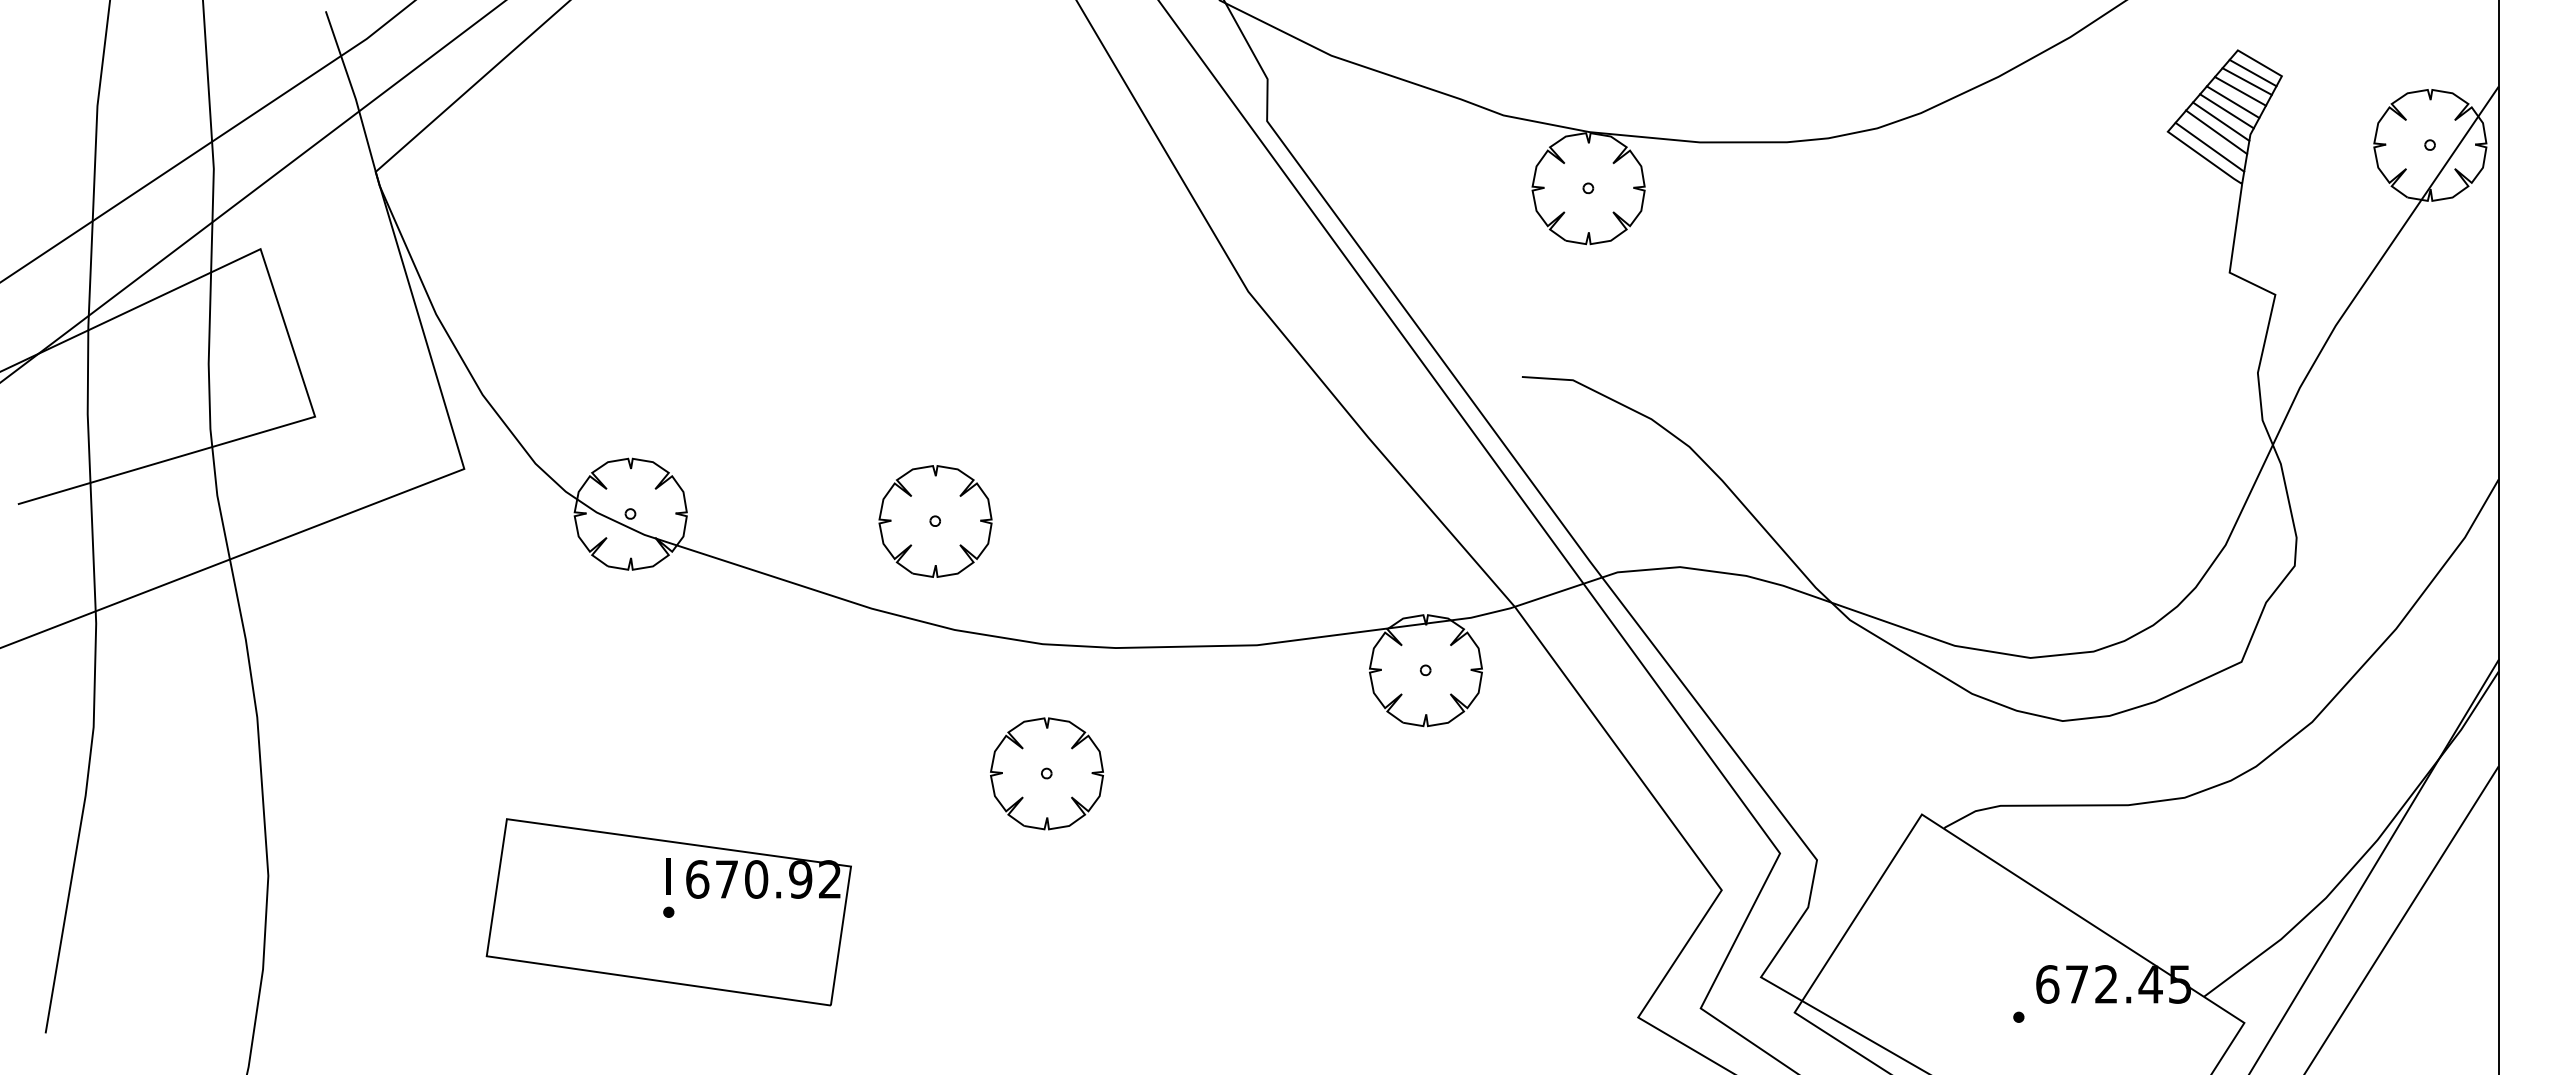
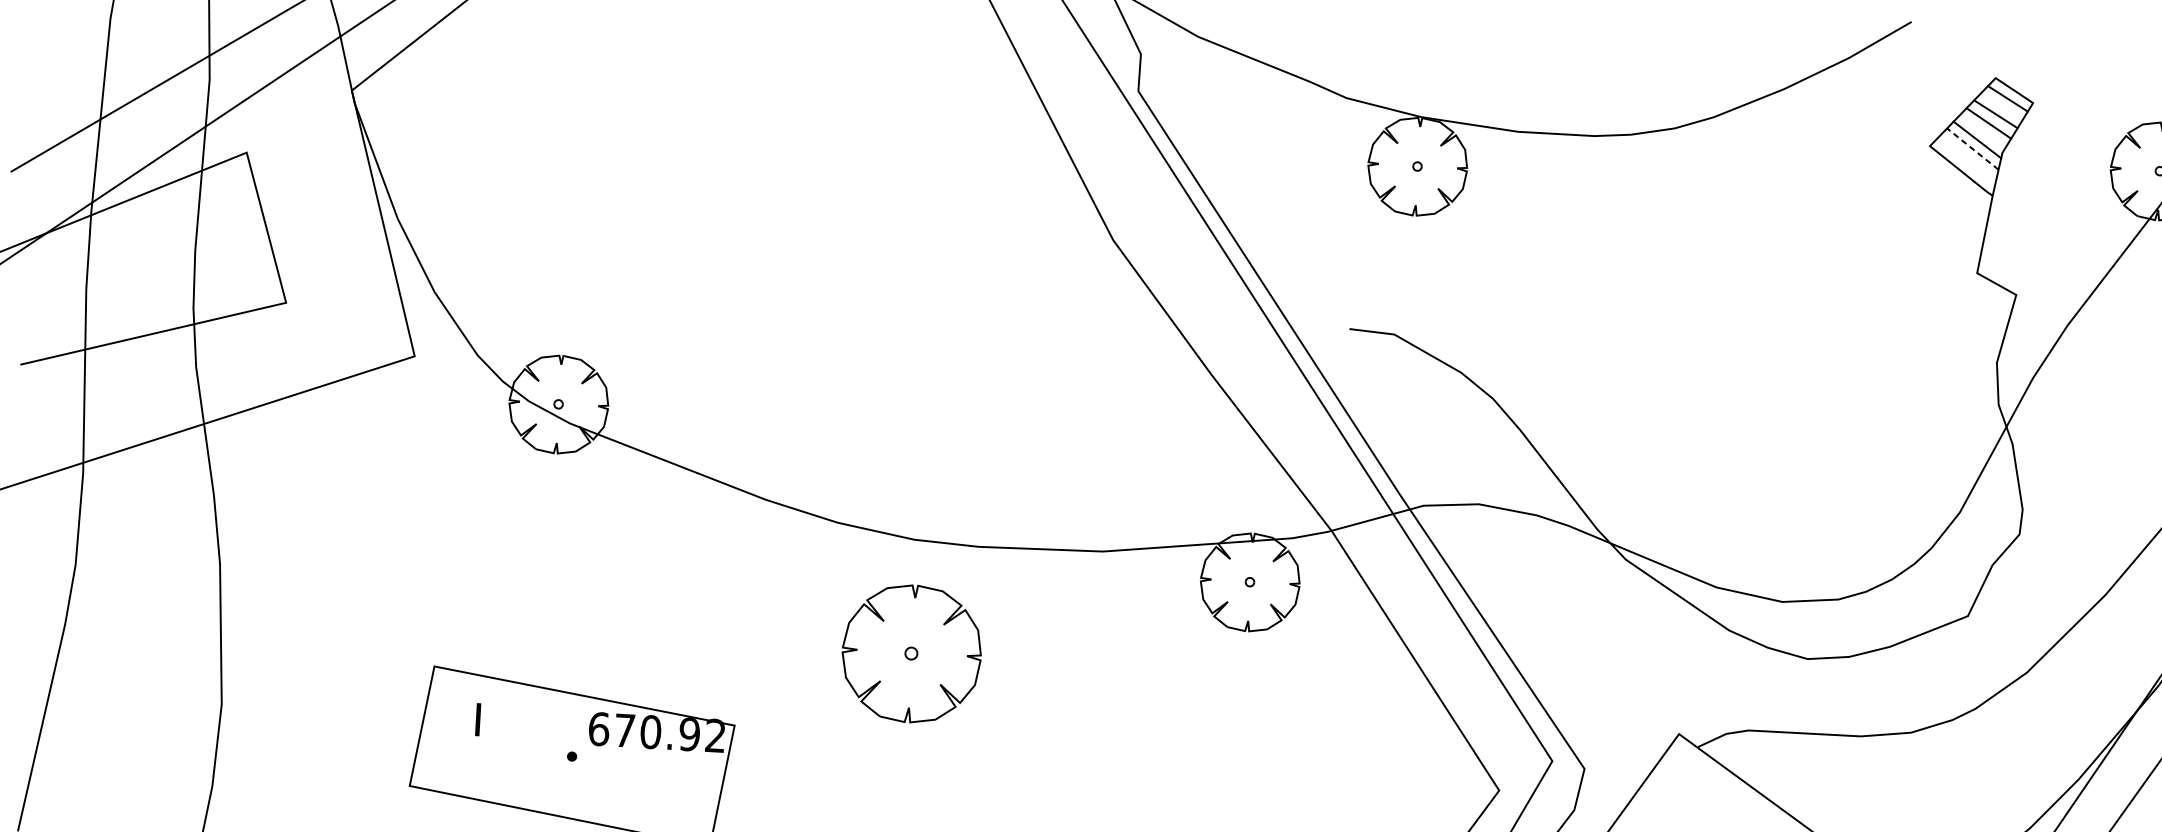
line: (2246, 81) -> (2001, 105), removed
line: (2226, 111) -> (1982, 131), removed
line: (2216, 132) -> (1972, 149), solid -> dashed
line: (2209, 146) -> (1965, 161), removed
part: (935, 521) -> (826, 426), removed
part: (1046, 773) -> (911, 653), size x1.4
text: (668, 876) -> (477, 719), moved

